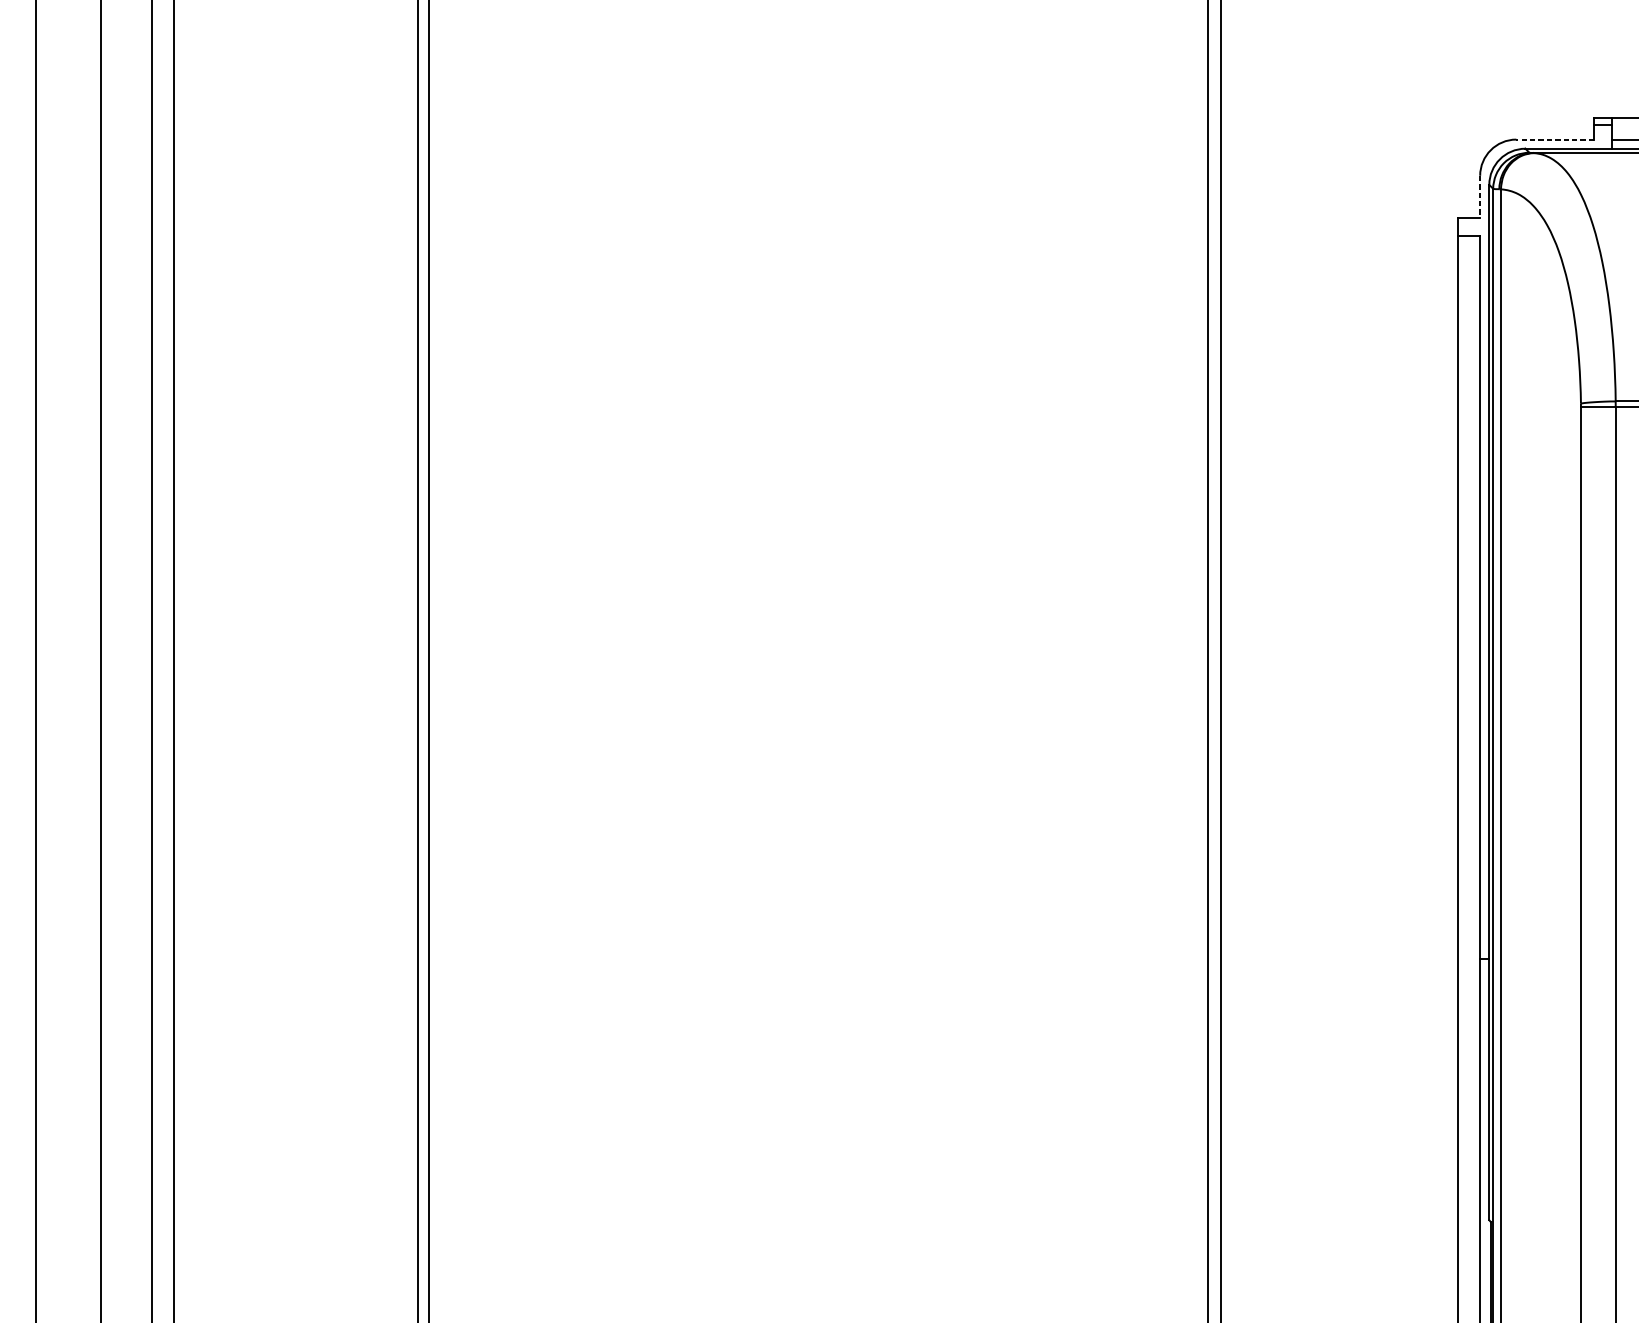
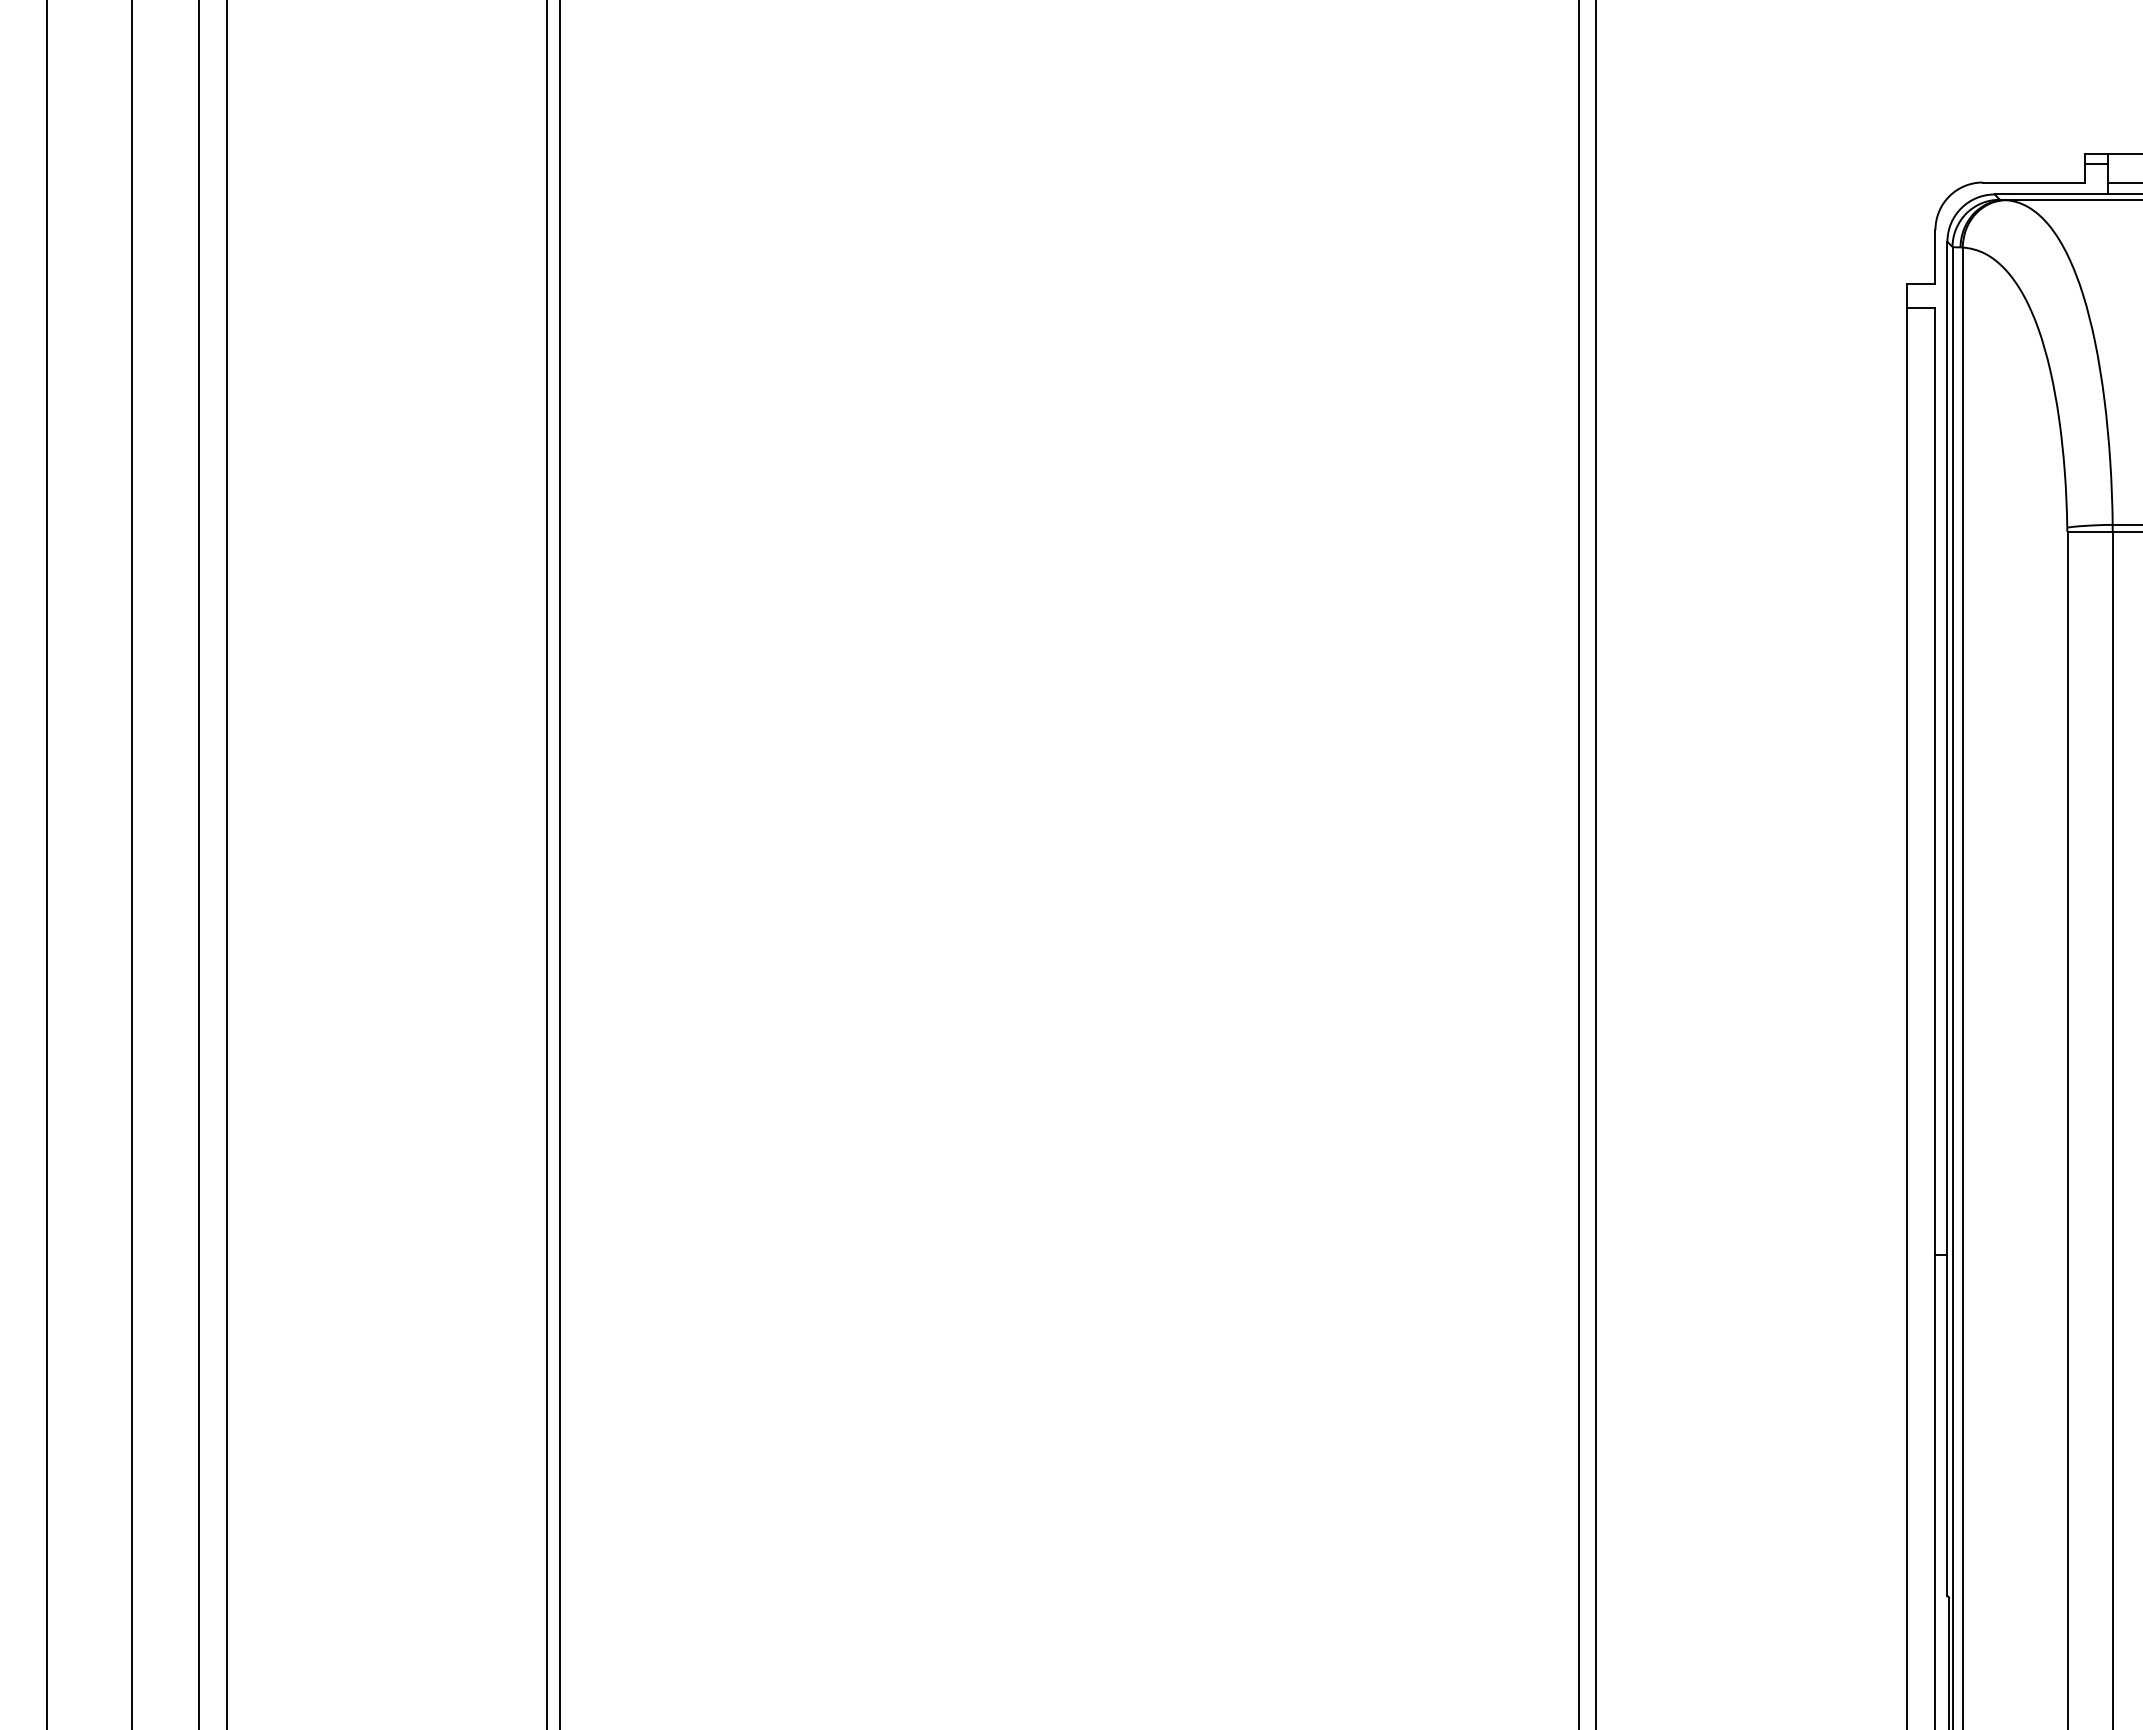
line: (1555, 139) -> (2033, 182), dashed -> solid
line: (1480, 196) -> (1935, 257), dashed -> solid

